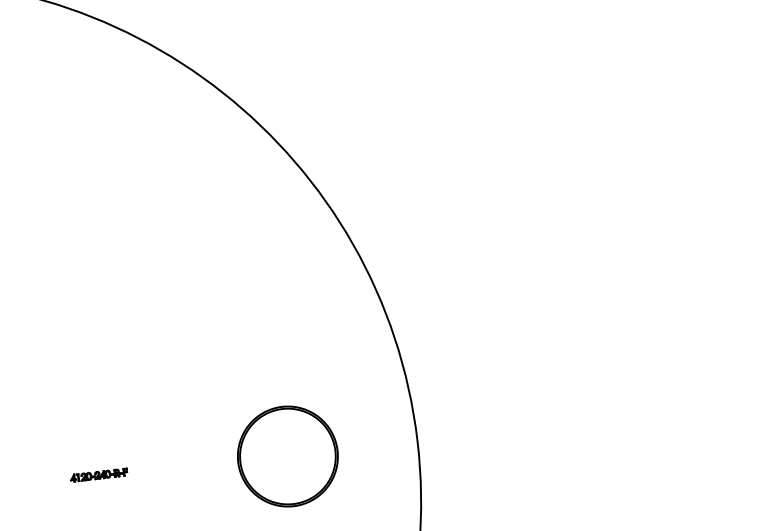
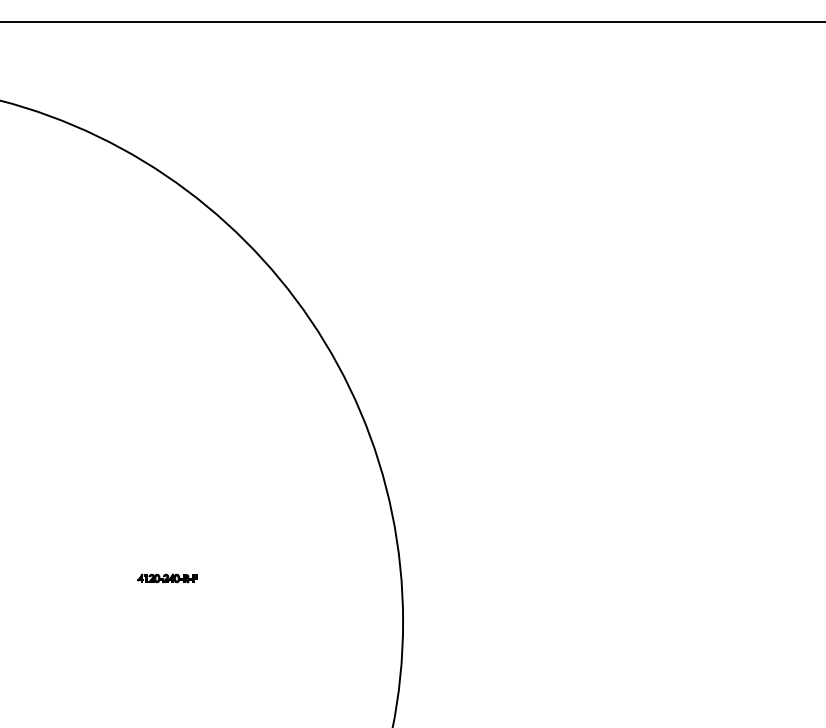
part: (286, 456) -> (267, 621), removed
part: (98, 475) -> (167, 578), moved

